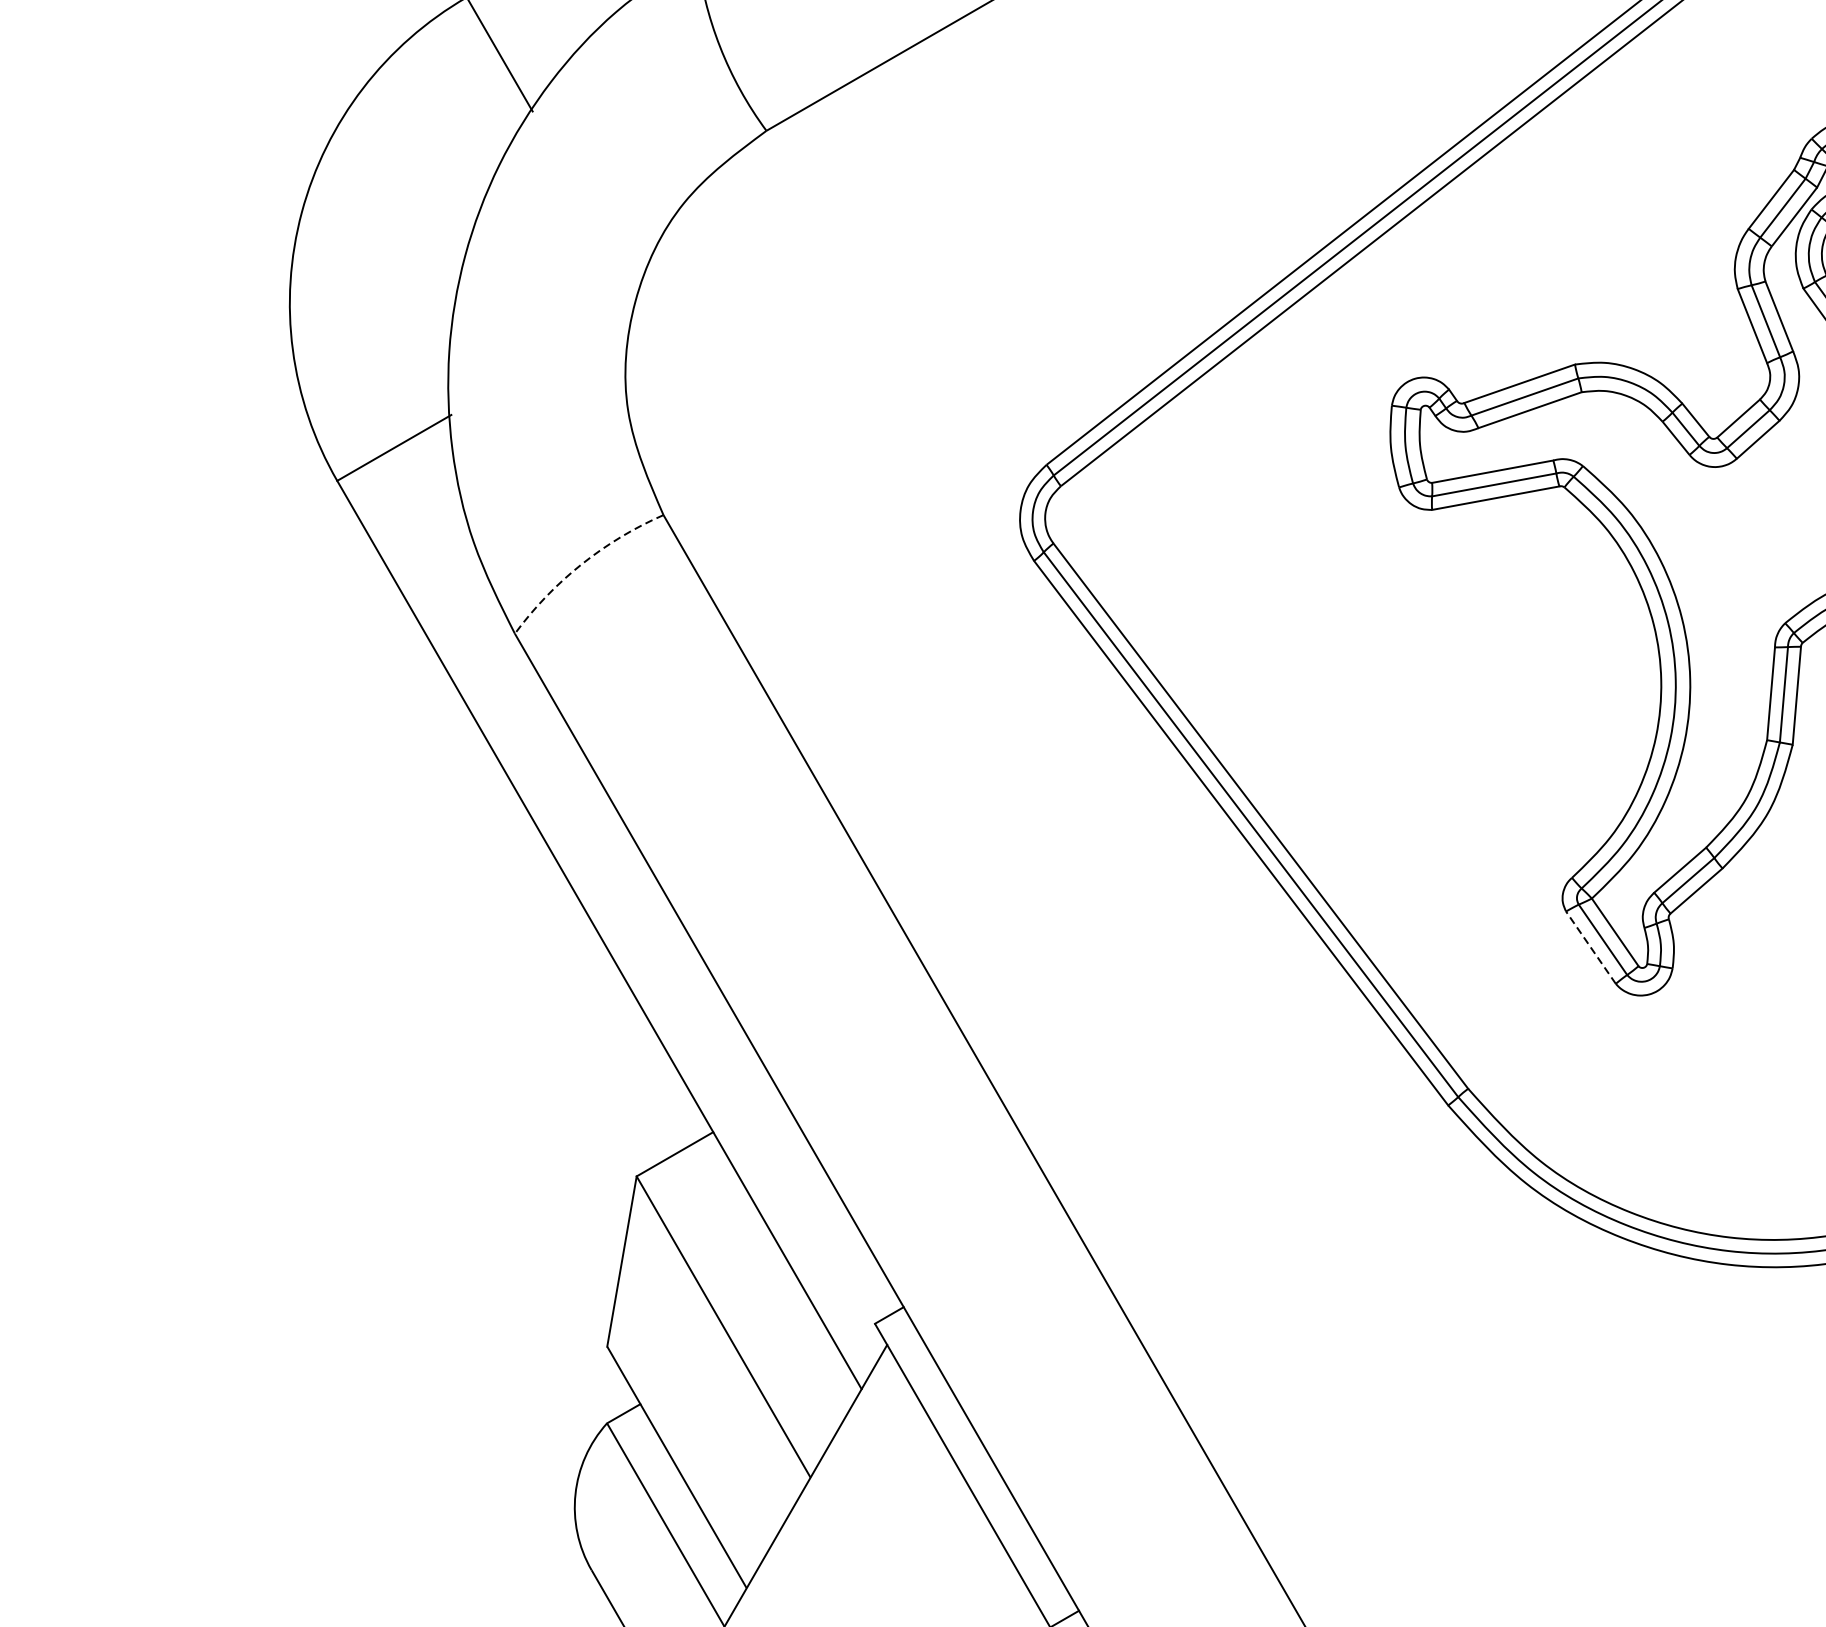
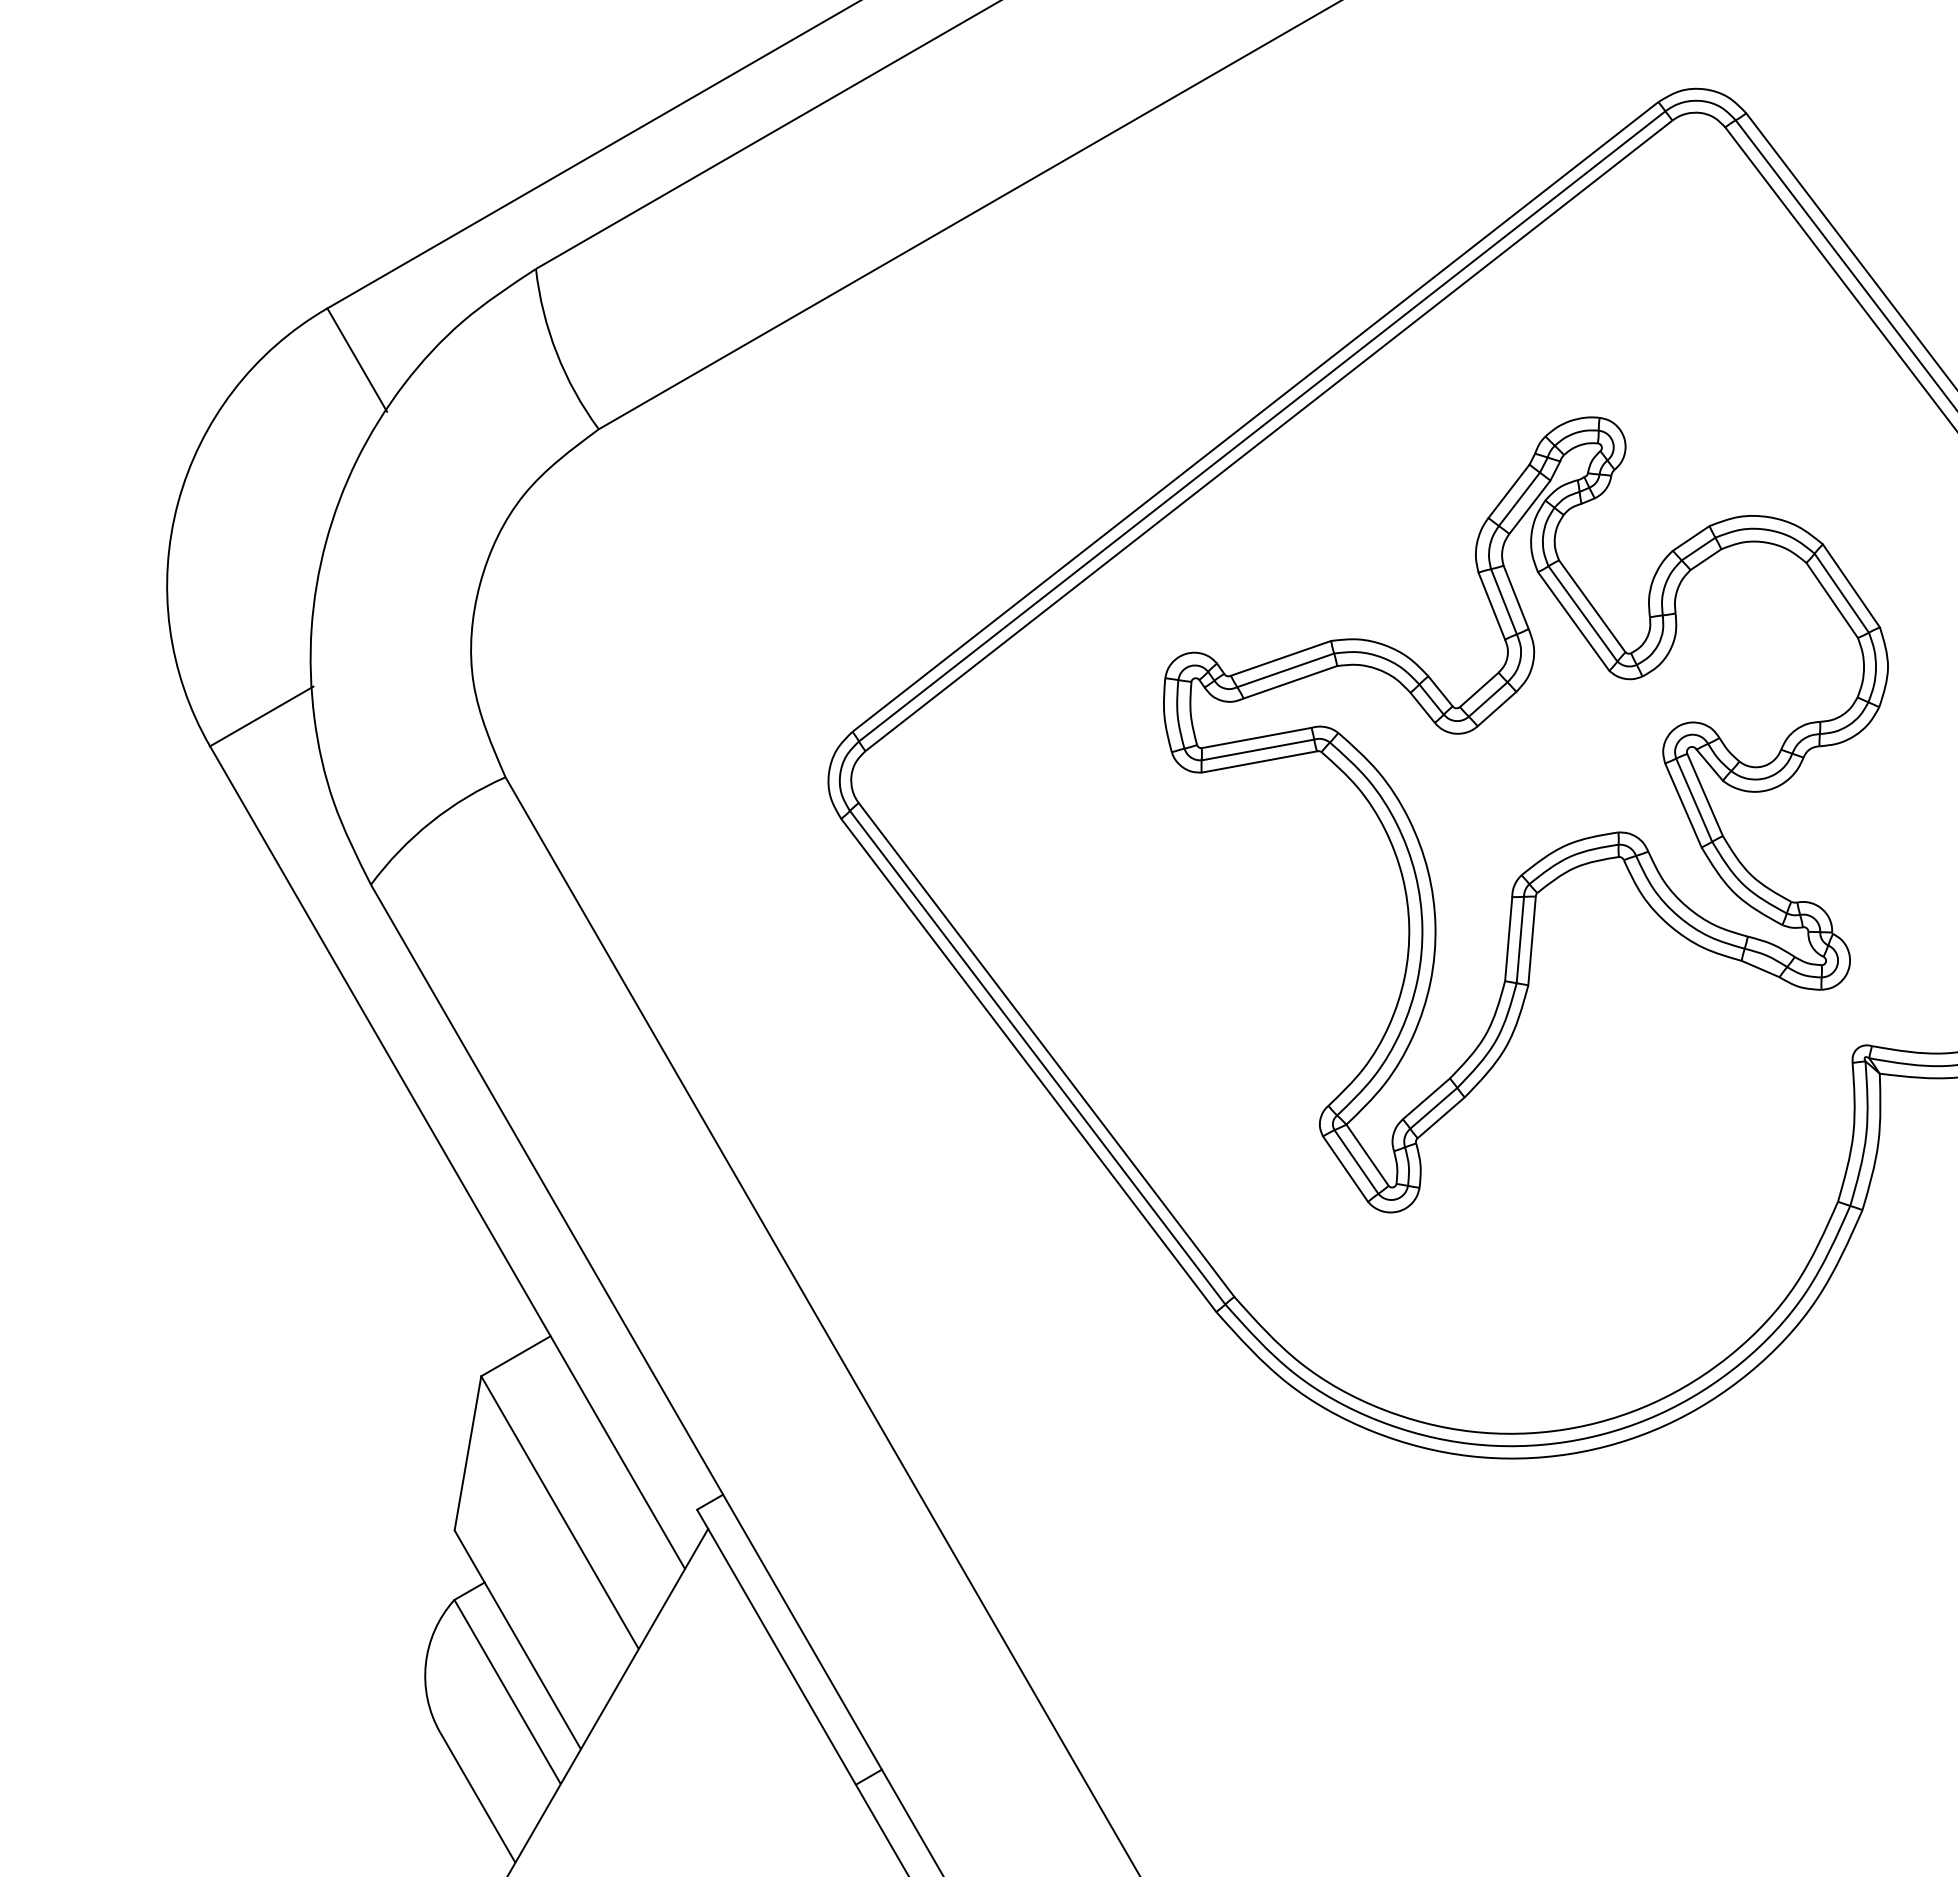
arc: (581, 564) -> (431, 822), dashed -> solid
line: (1590, 948) -> (1345, 1169), dashed -> solid

